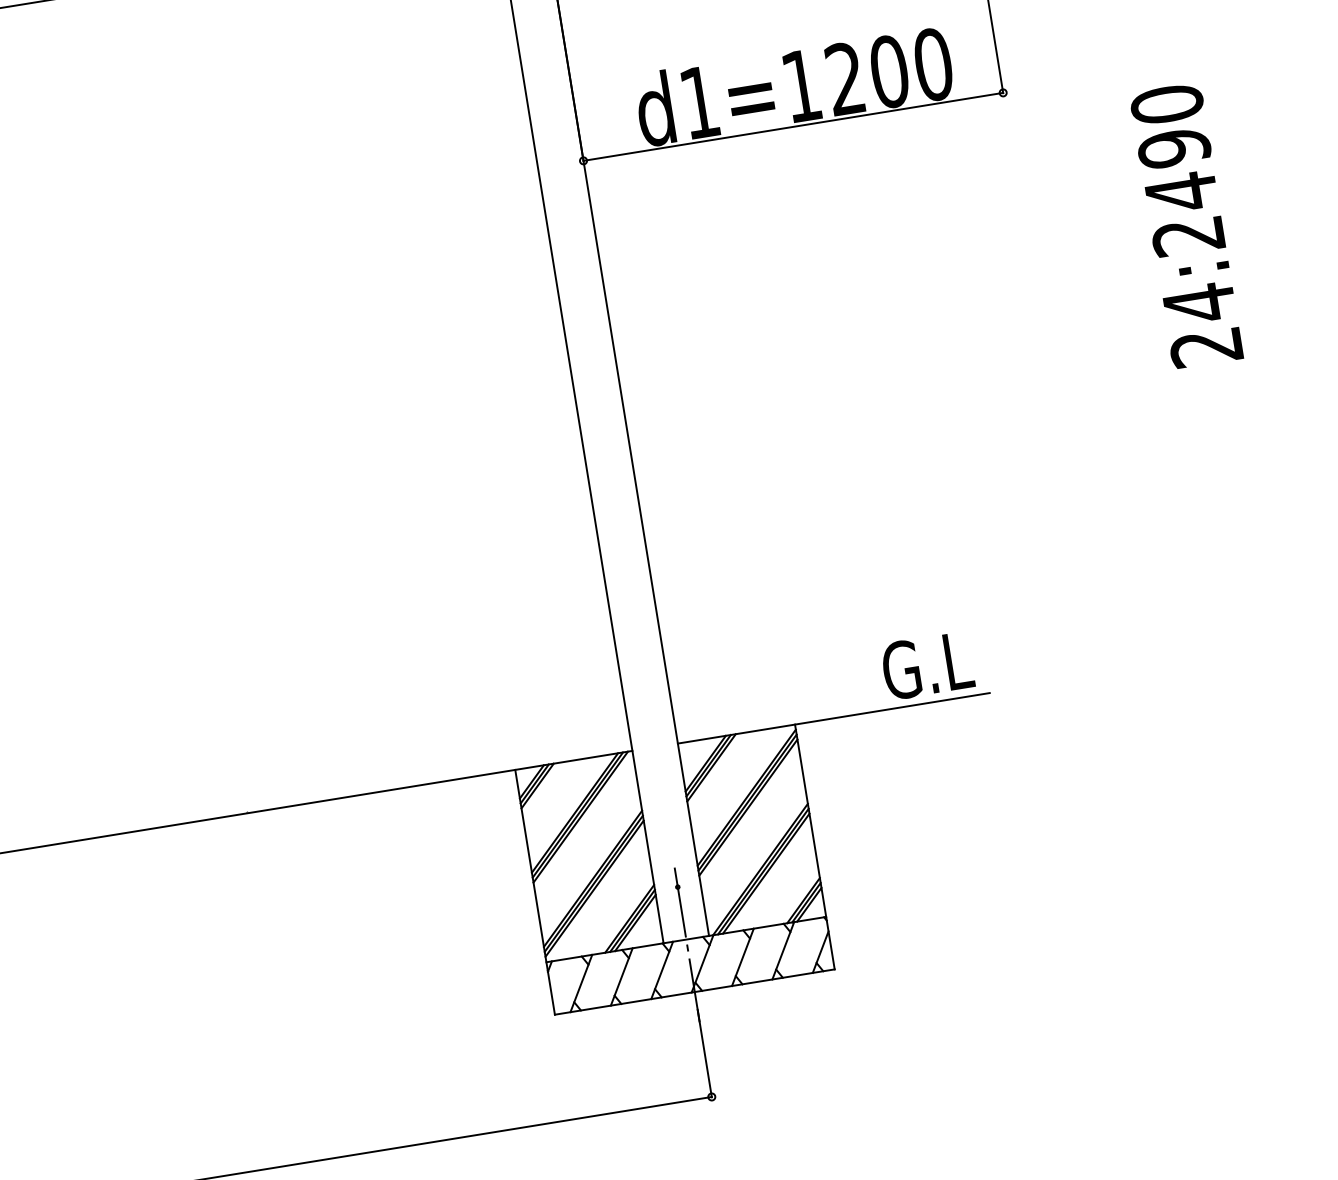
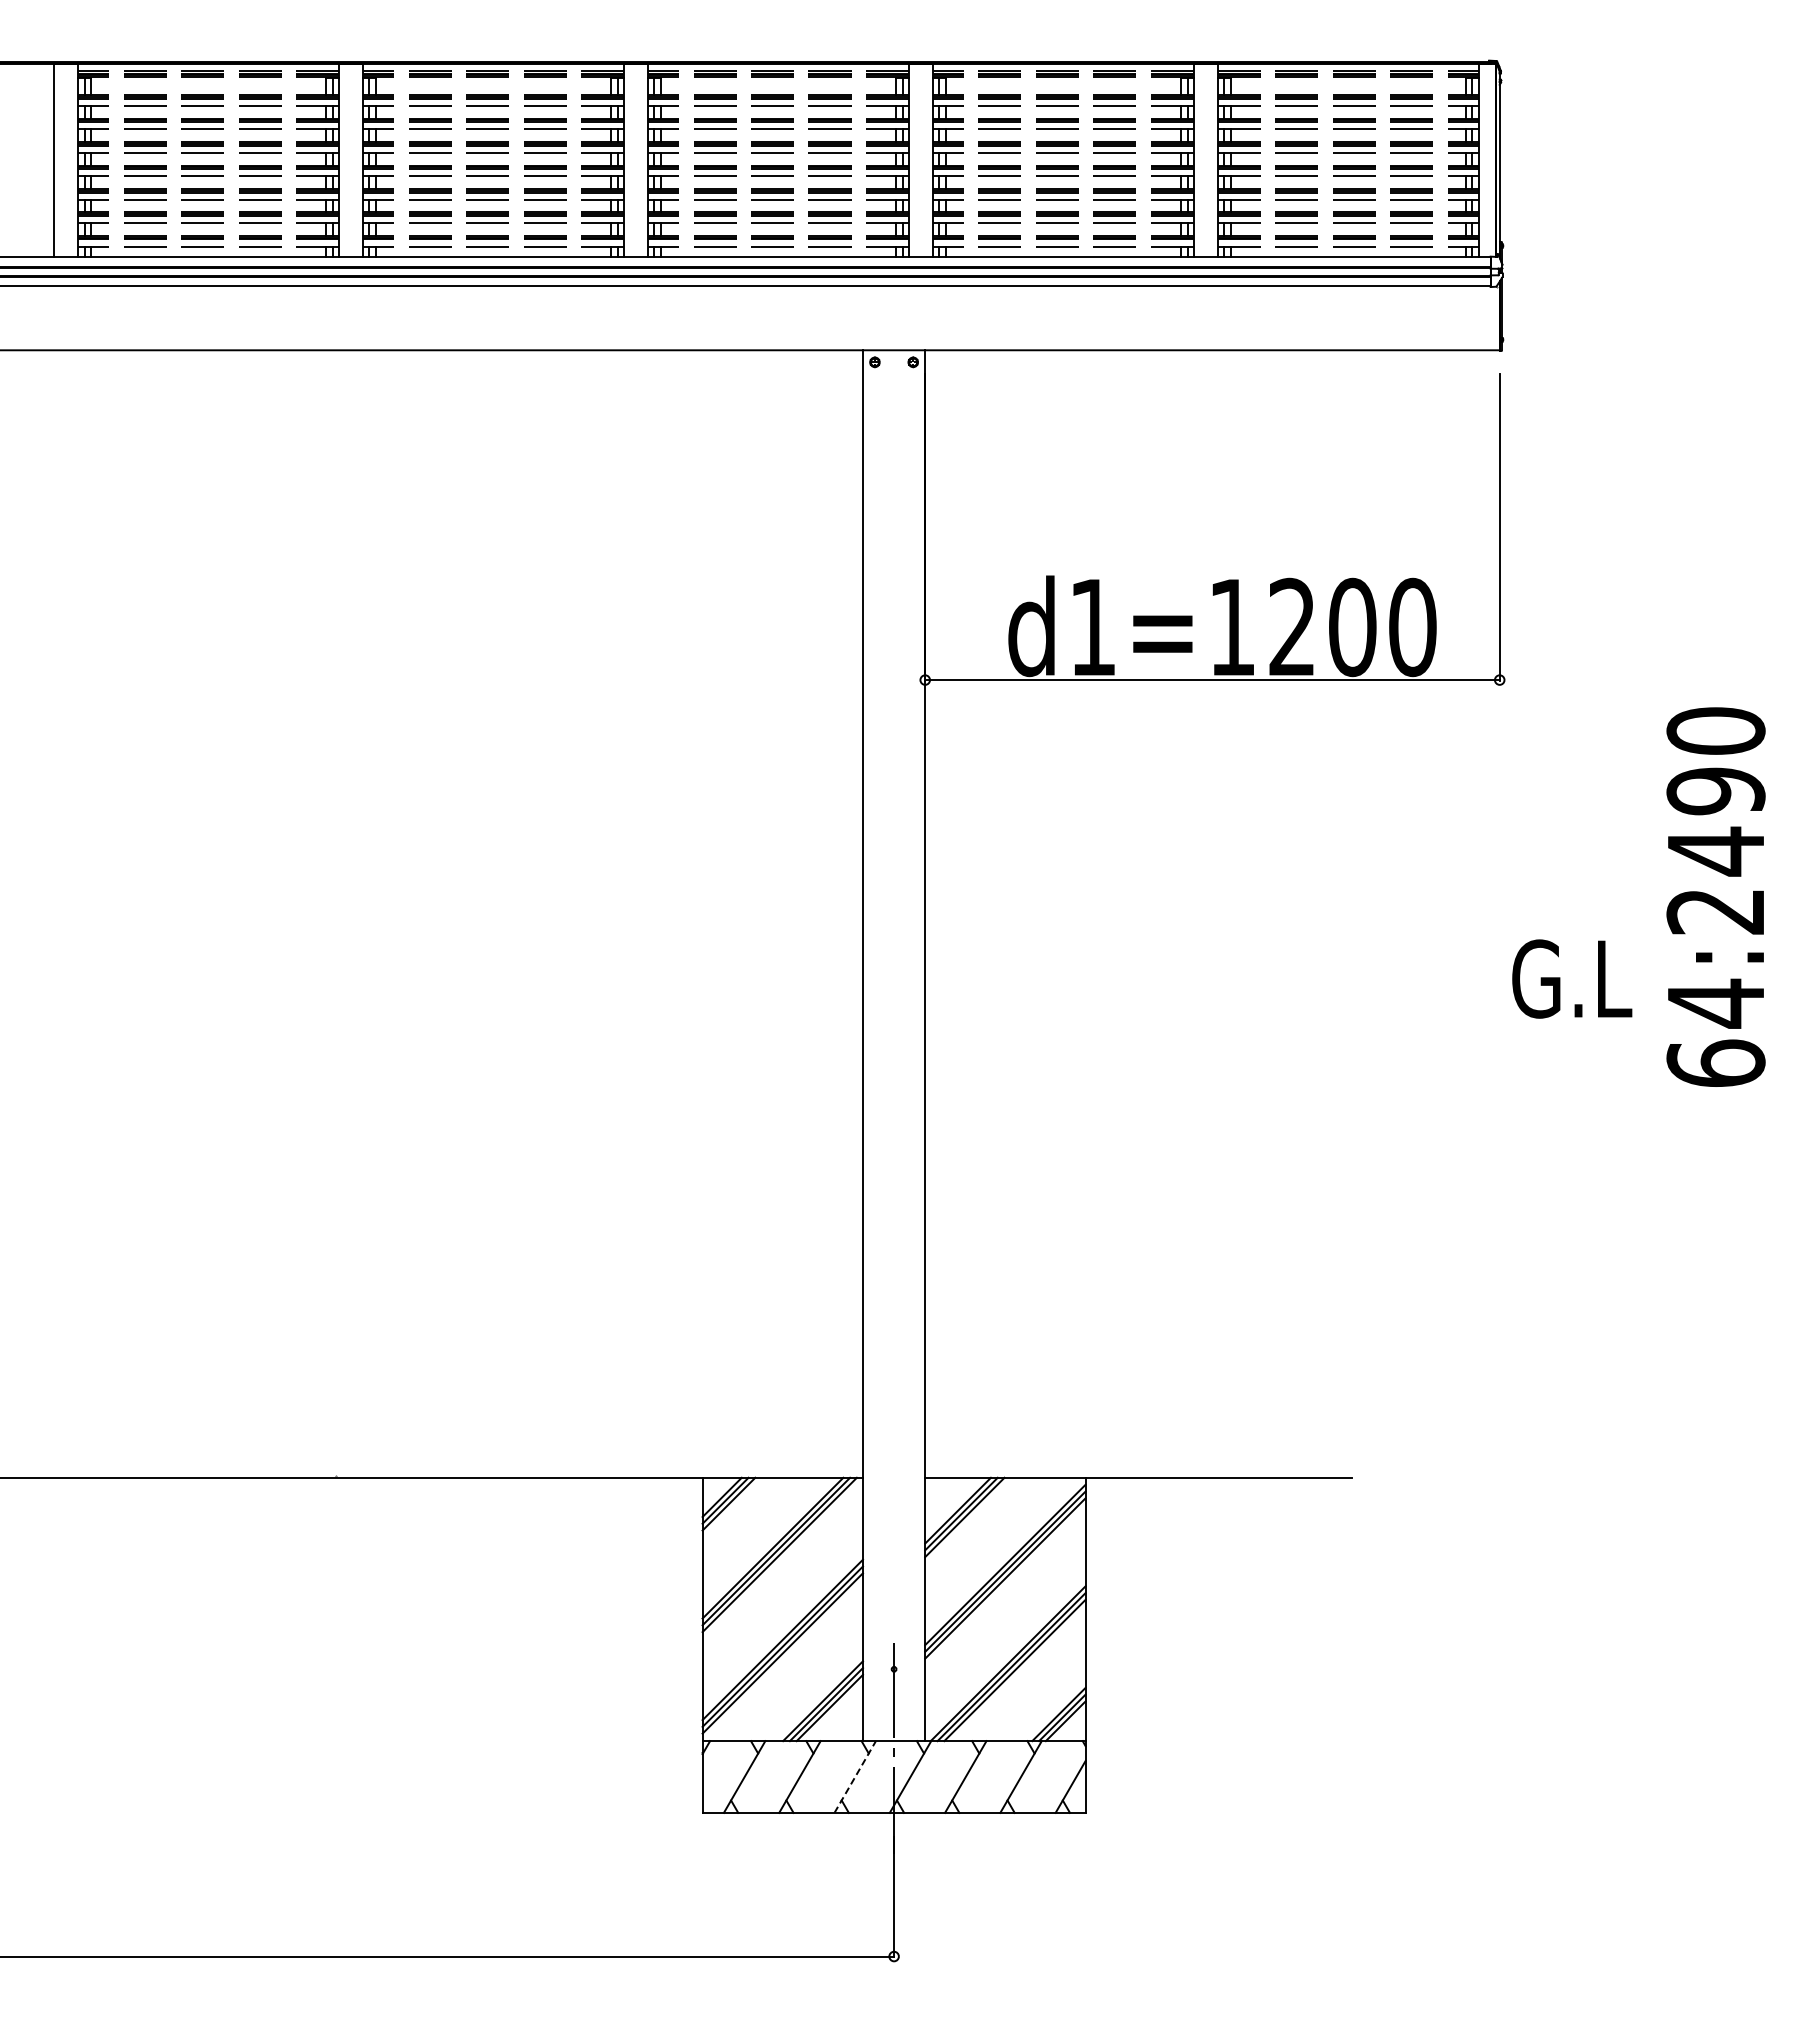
text: (1206, 346) -> (1715, 1062), 24:2490 -> 64:2490
text: (927, 665) -> (1572, 978), moved
line: (662, 970) -> (855, 1776), solid -> dashed

